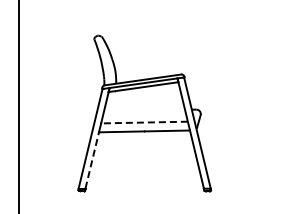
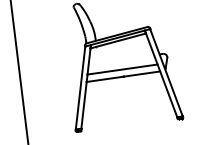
line: (144, 122) -> (122, 69), dashed -> solid
line: (92, 160) -> (84, 105), dashed -> solid

